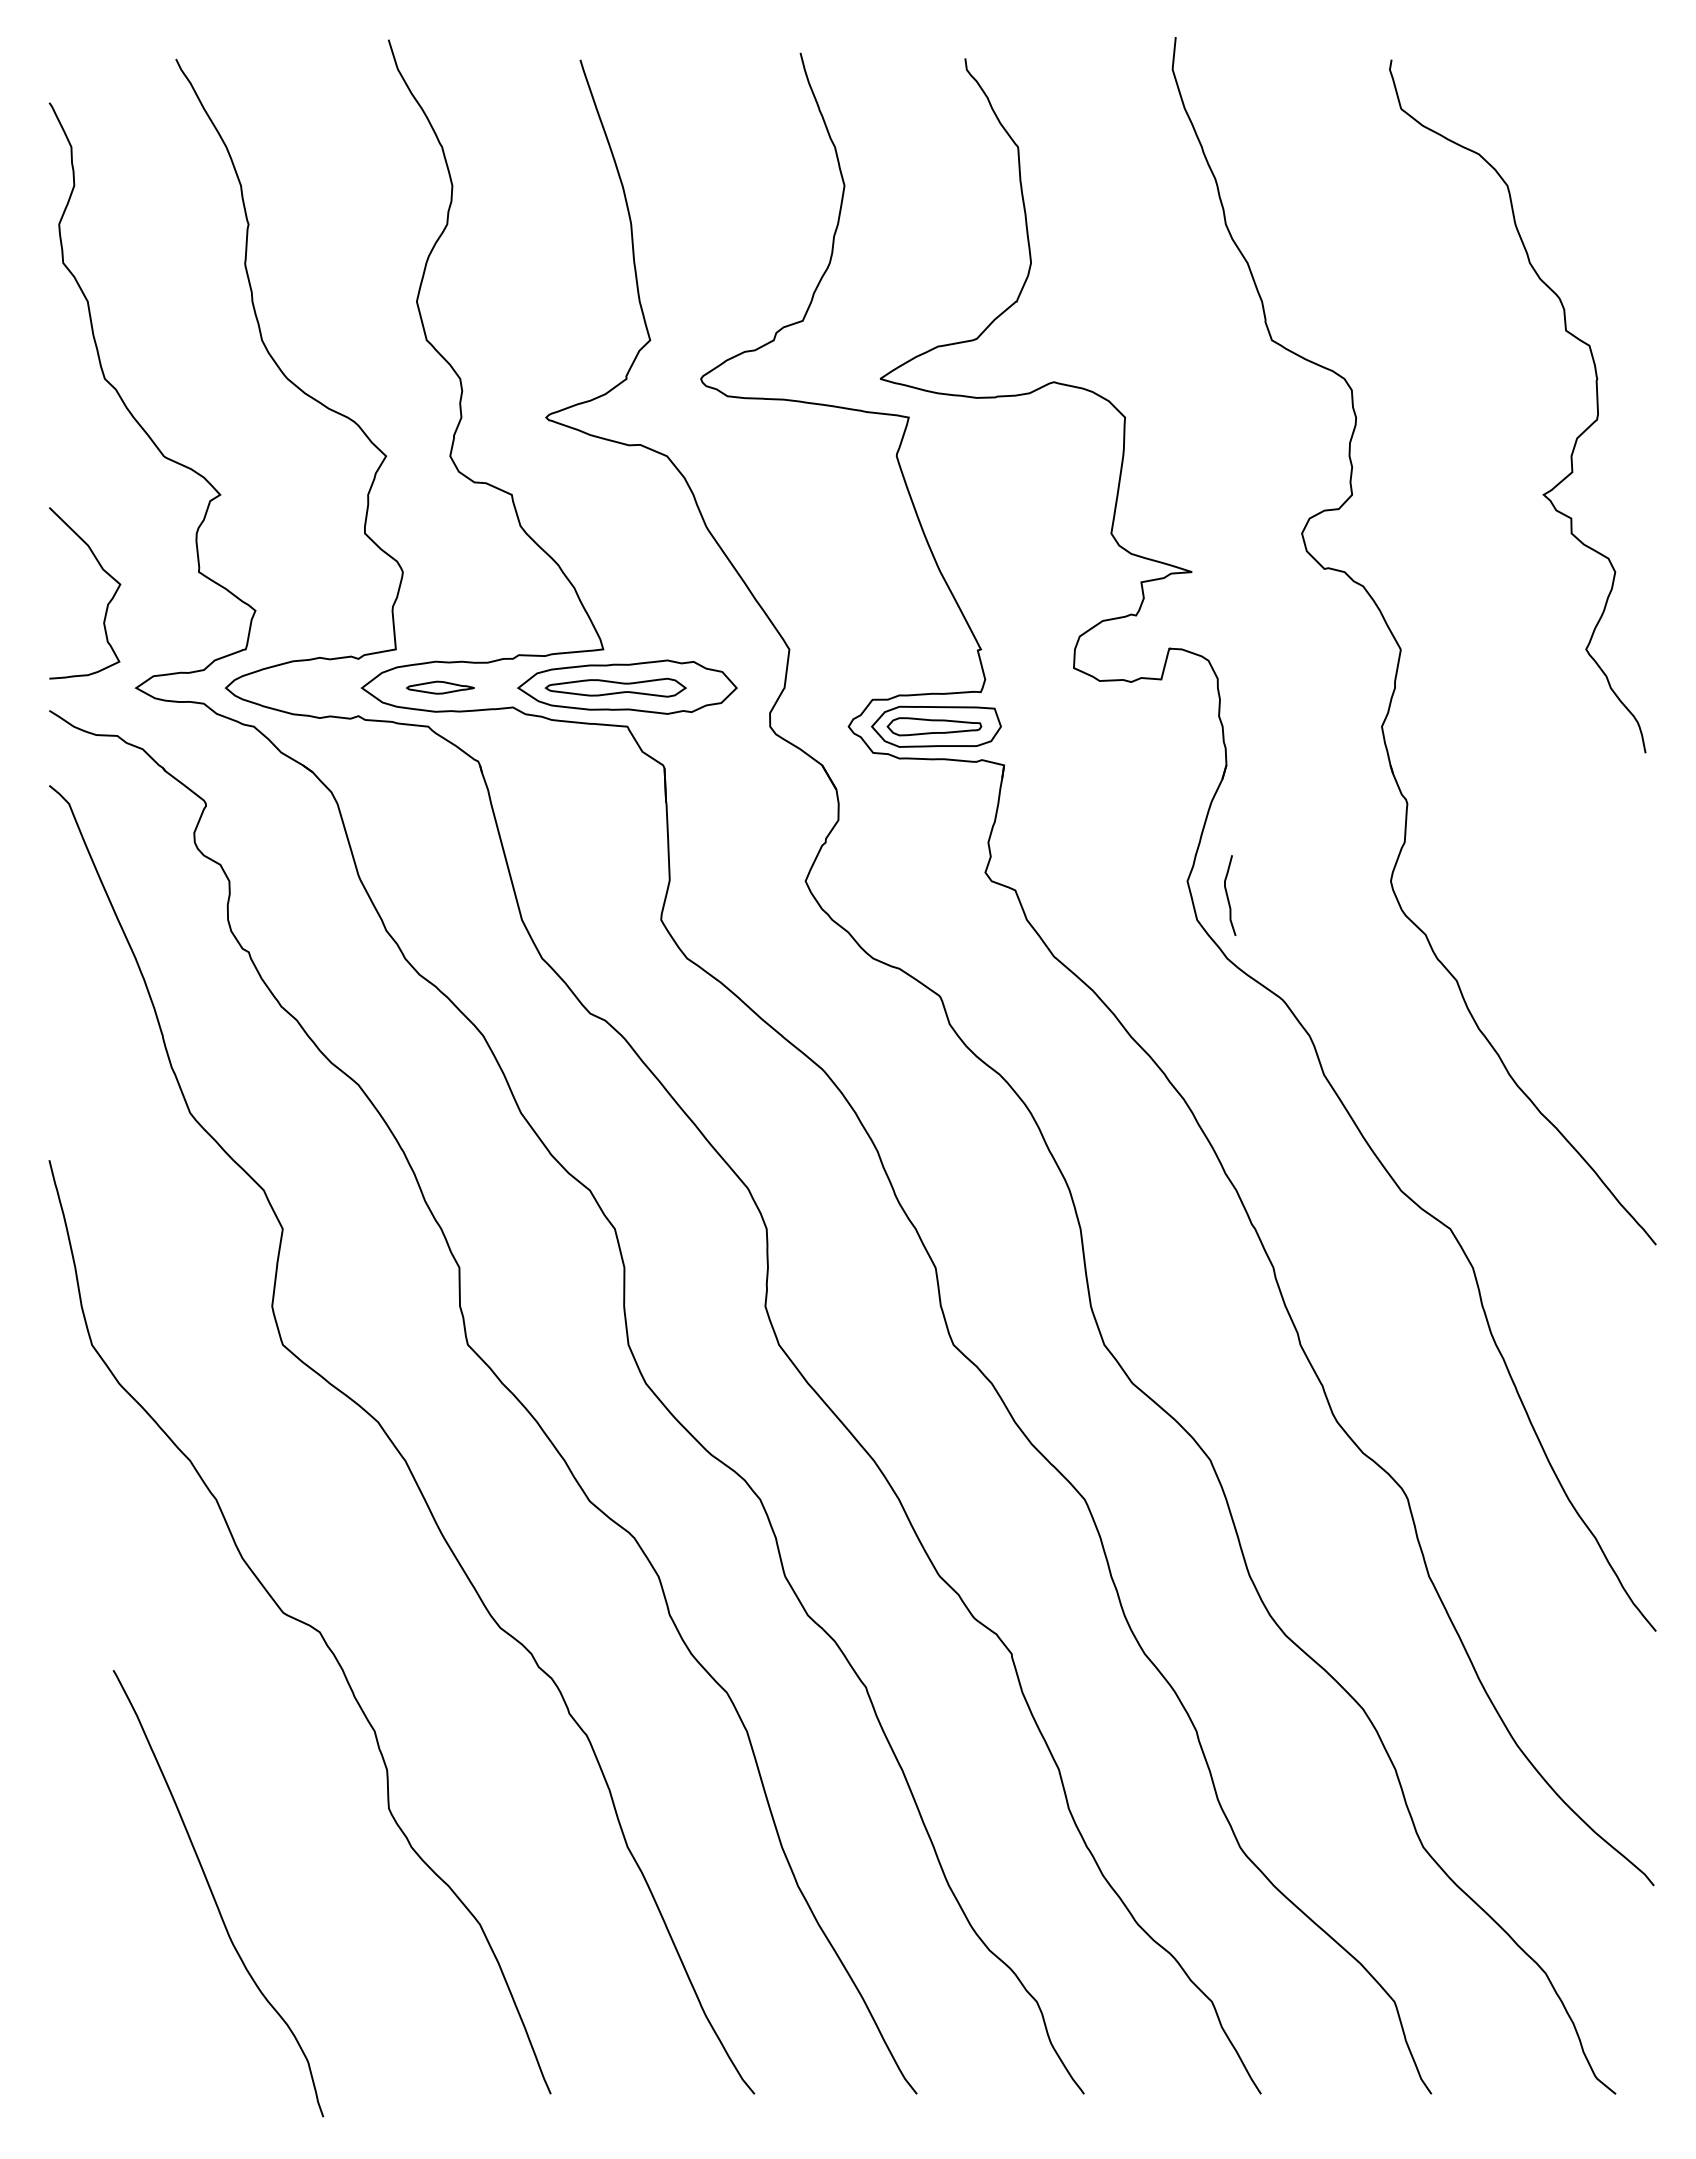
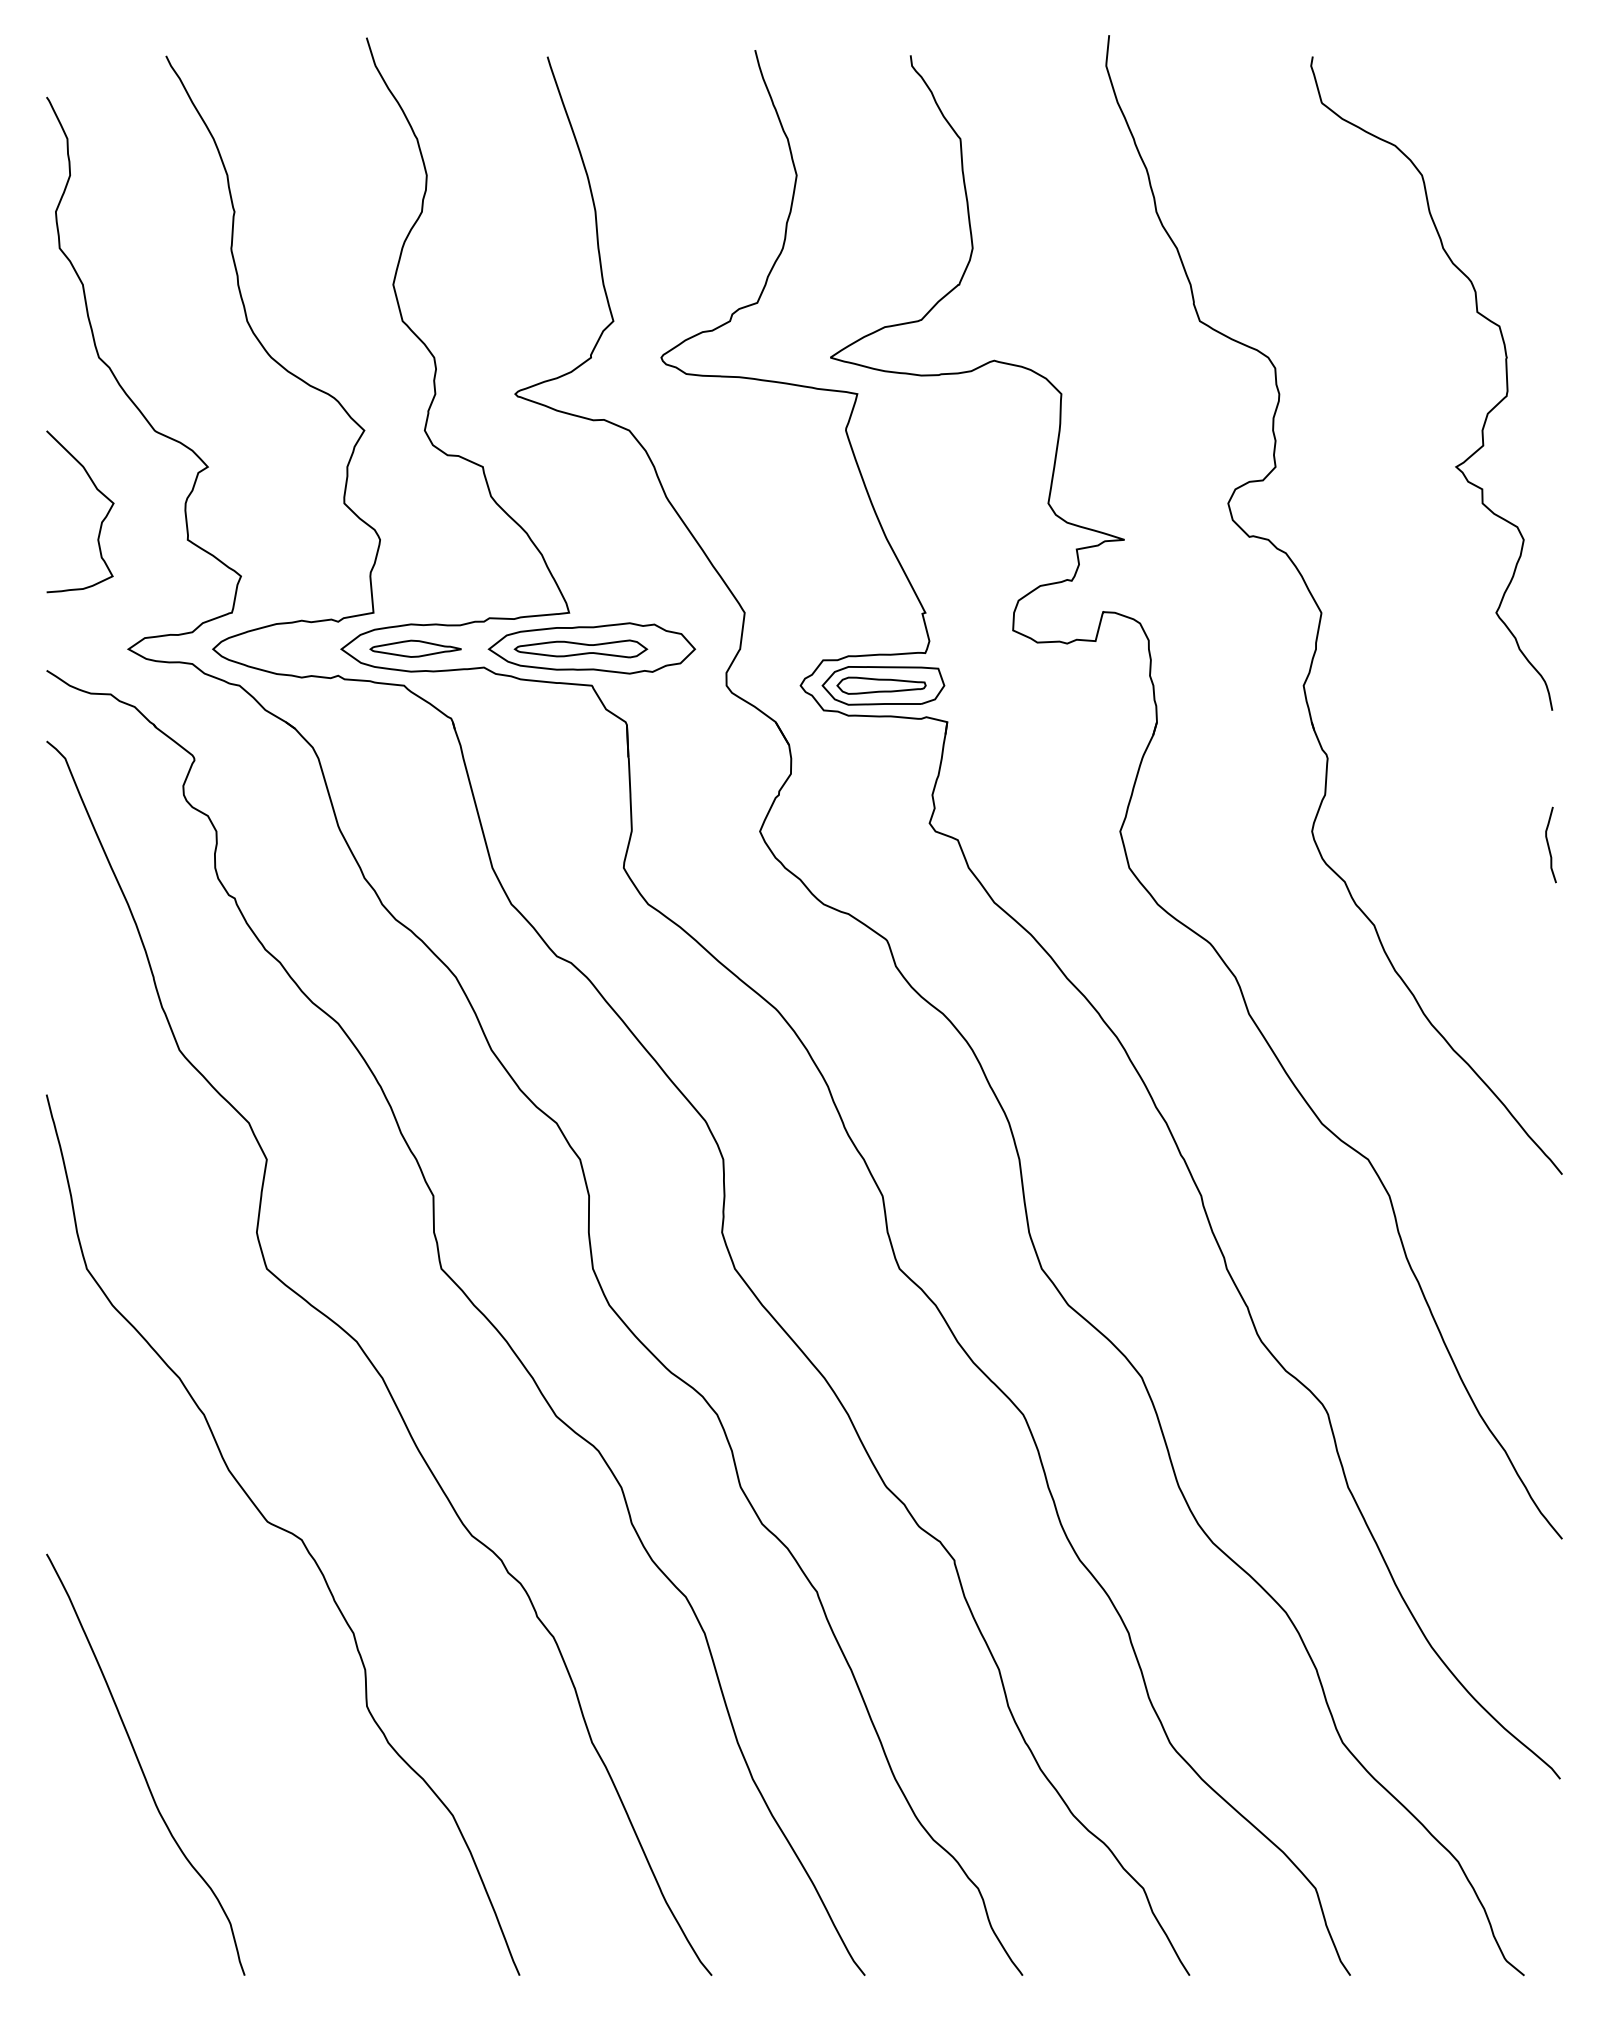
curve: (107, 603) -> (101, 521), moved
part: (440, 687) -> (415, 648), size x1.43
curve: (1228, 895) -> (1549, 844), moved
curve: (213, 1893) -> (141, 1764), moved

